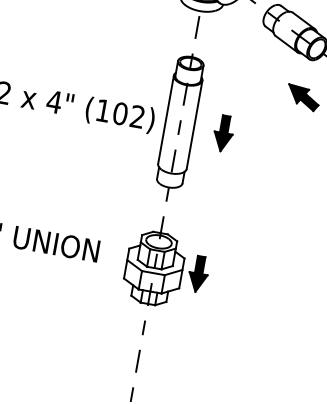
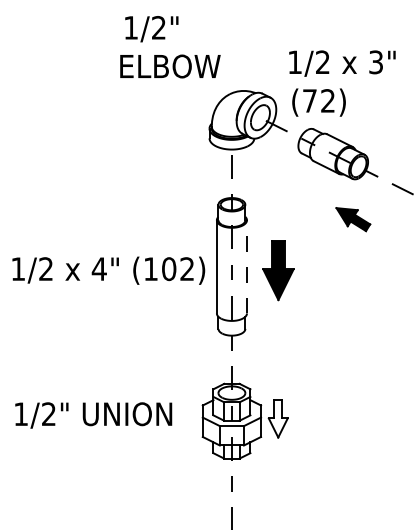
line: (194, 124) -> (246, 266), solid -> dashed
part: (222, 133) -> (277, 270), size x1.6
fill: (197, 273) -> (277, 418), removed

